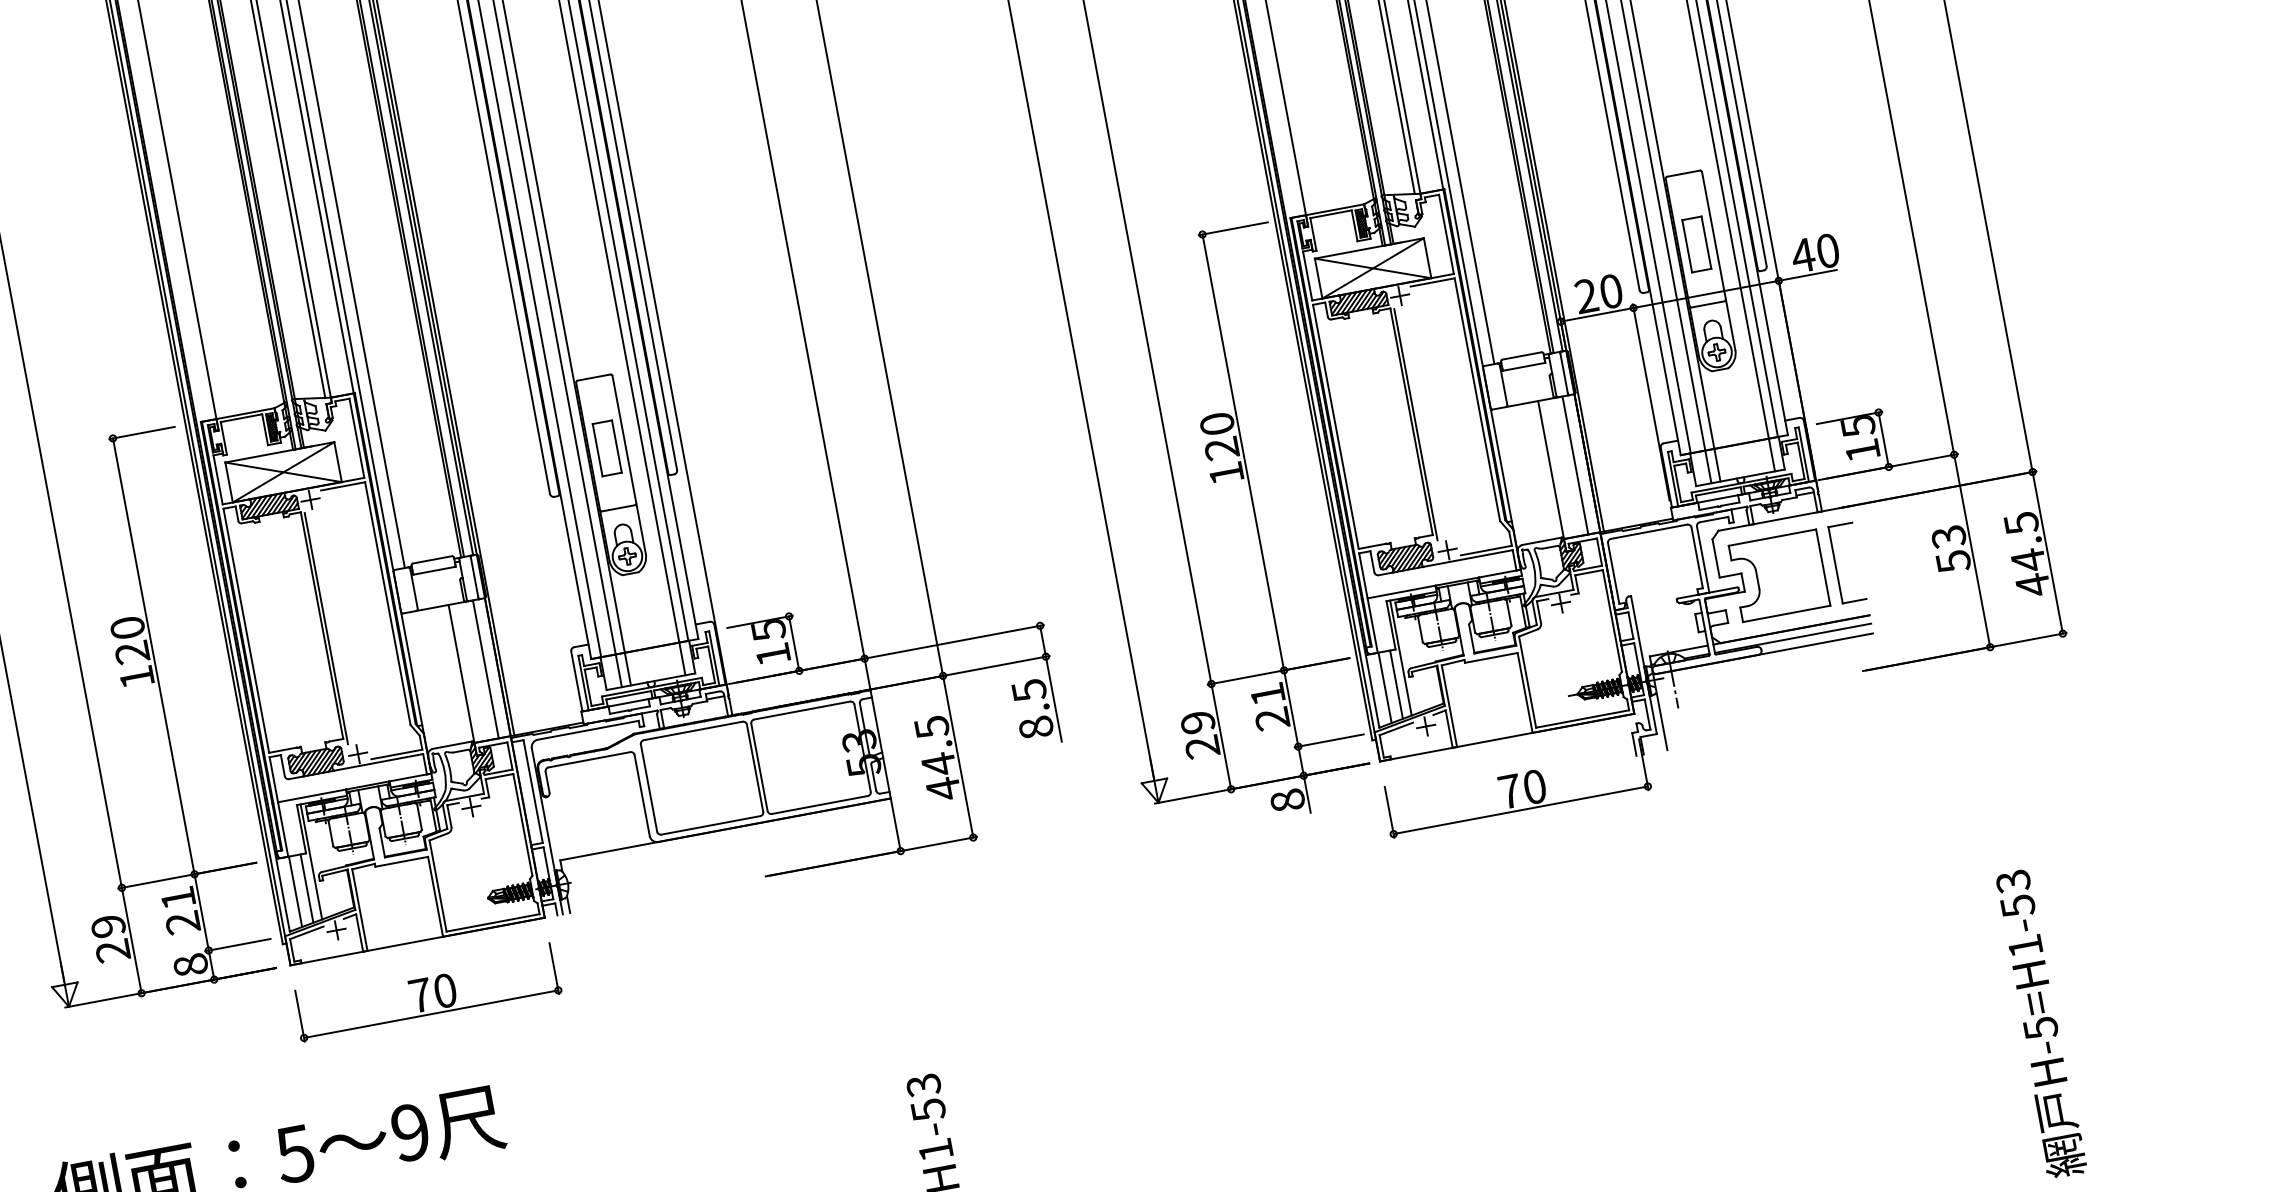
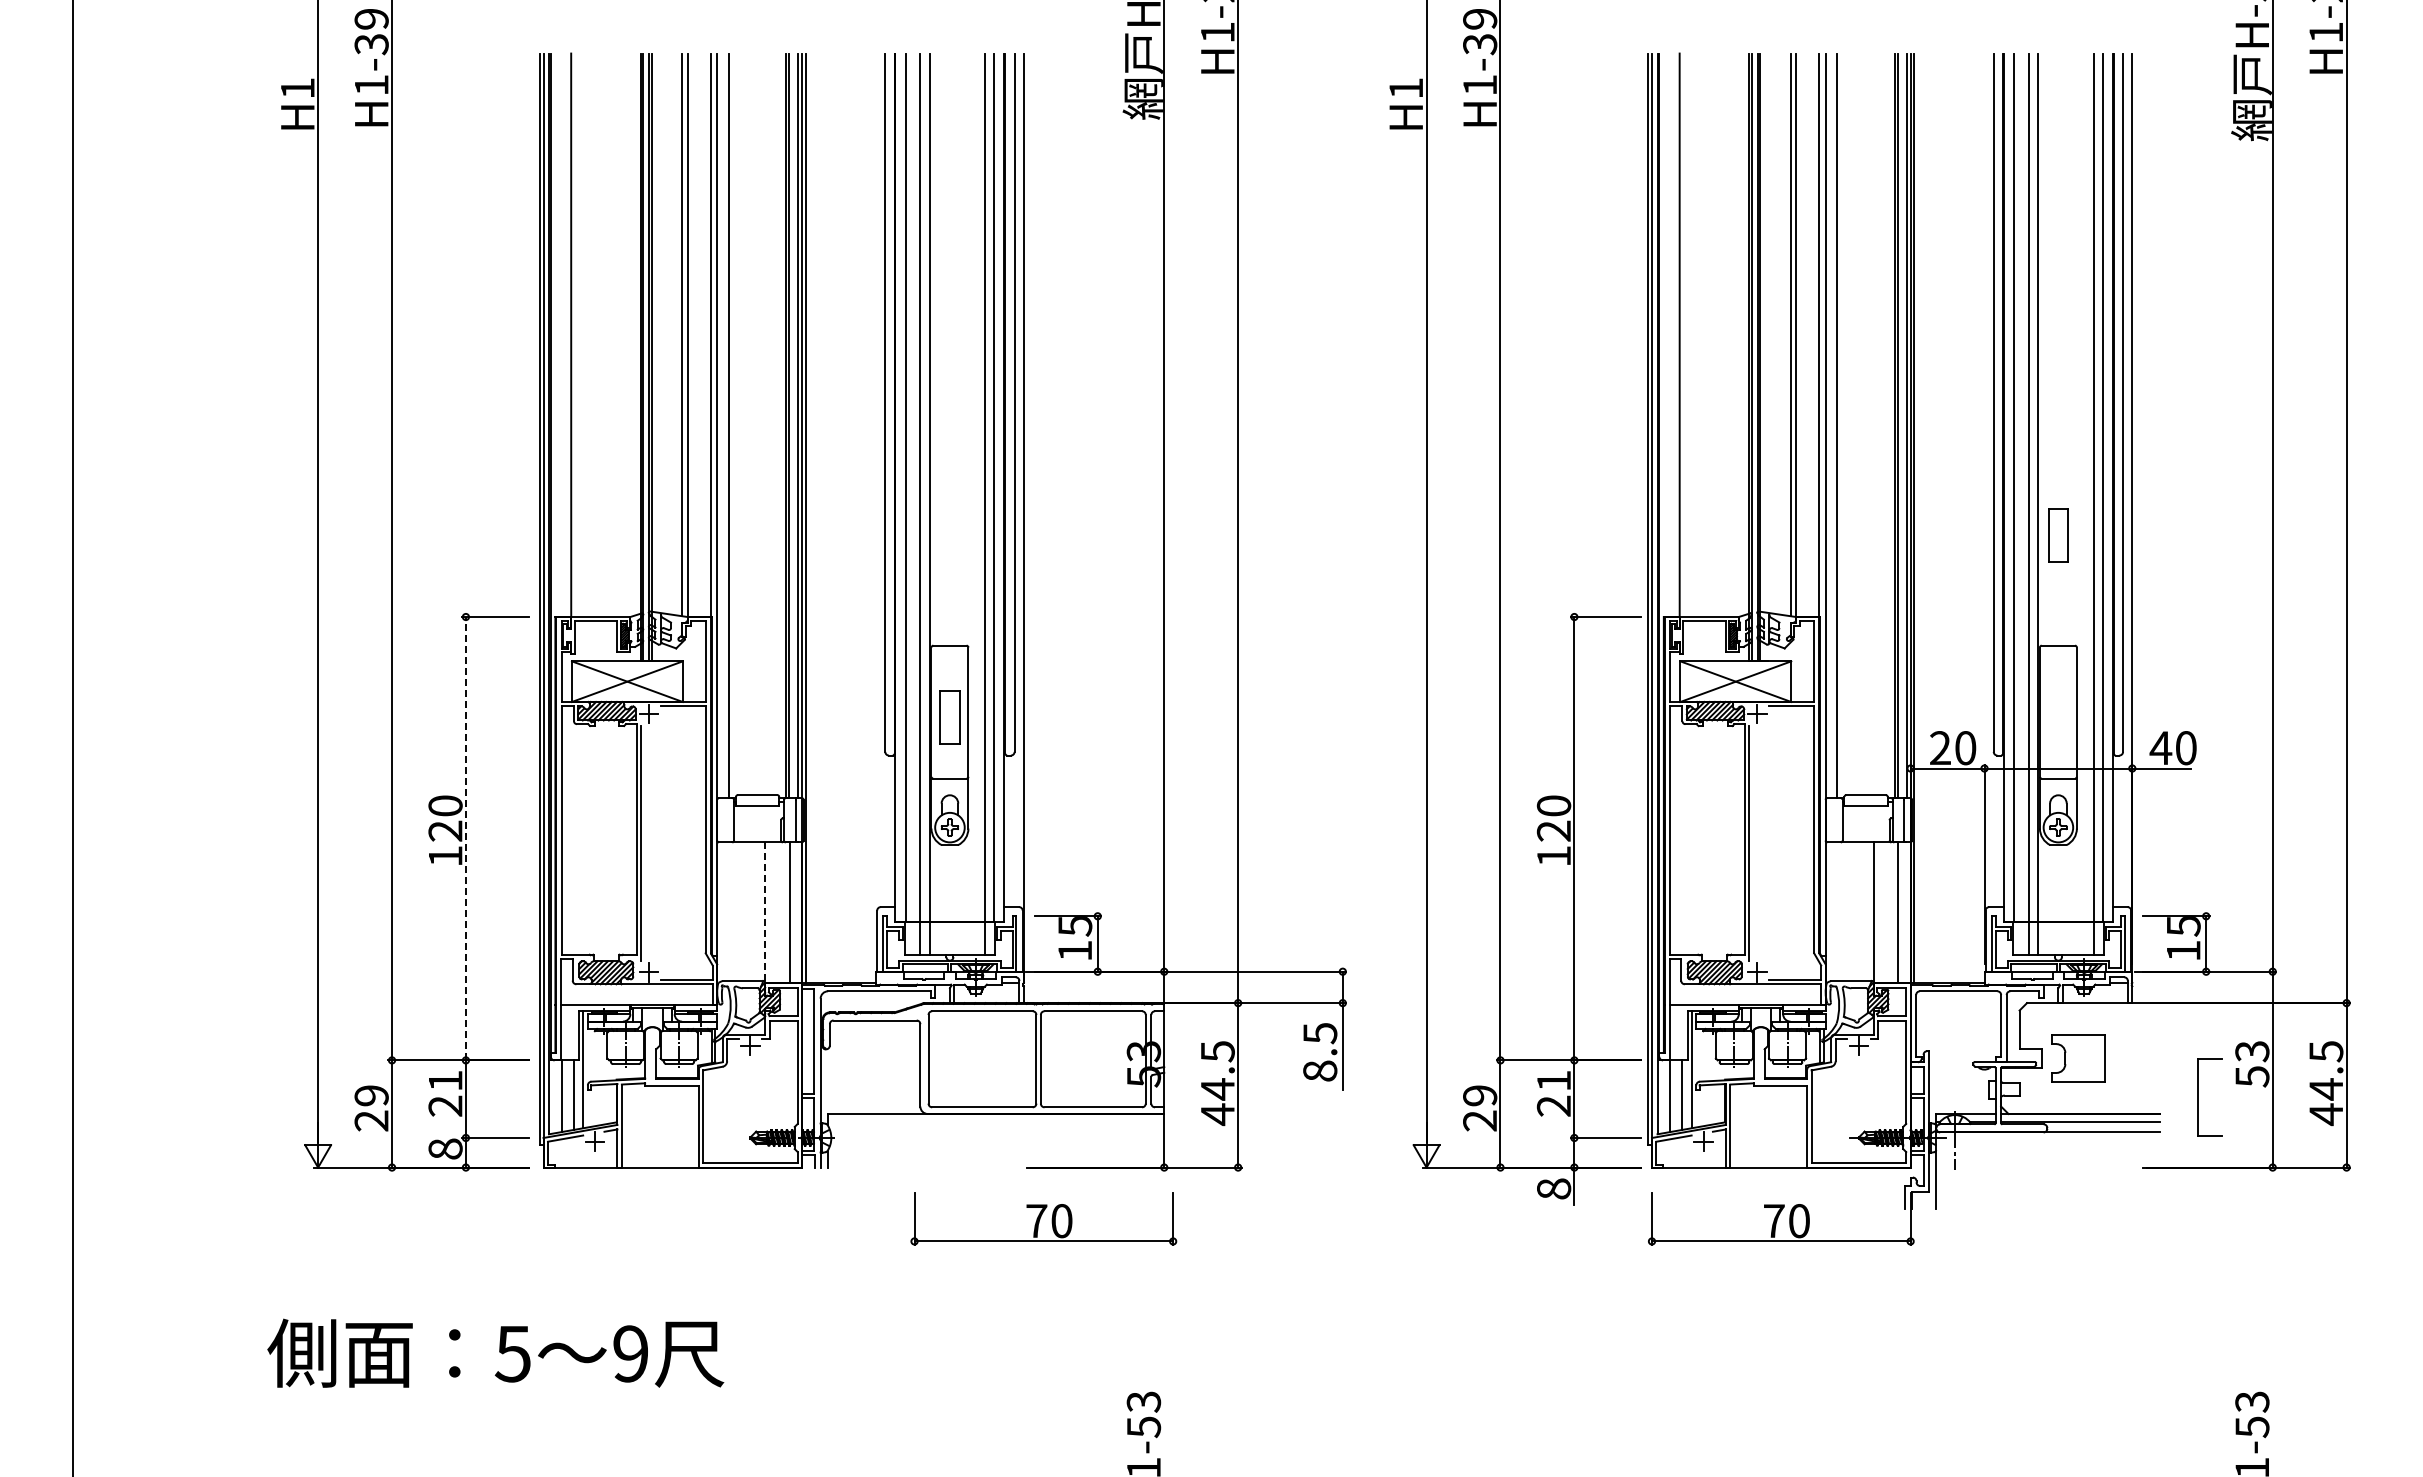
part: (1696, 244) -> (2058, 535), moved
part: (1836, 565) -> (2198, 1097), moved
part: (1779, 575) -> (2078, 1058), size x0.6
line: (153, 656) -> (465, 838), solid -> dashed
line: (461, 674) -> (765, 913), solid -> dashed
part: (426, 991) -> (1043, 1218), moved

